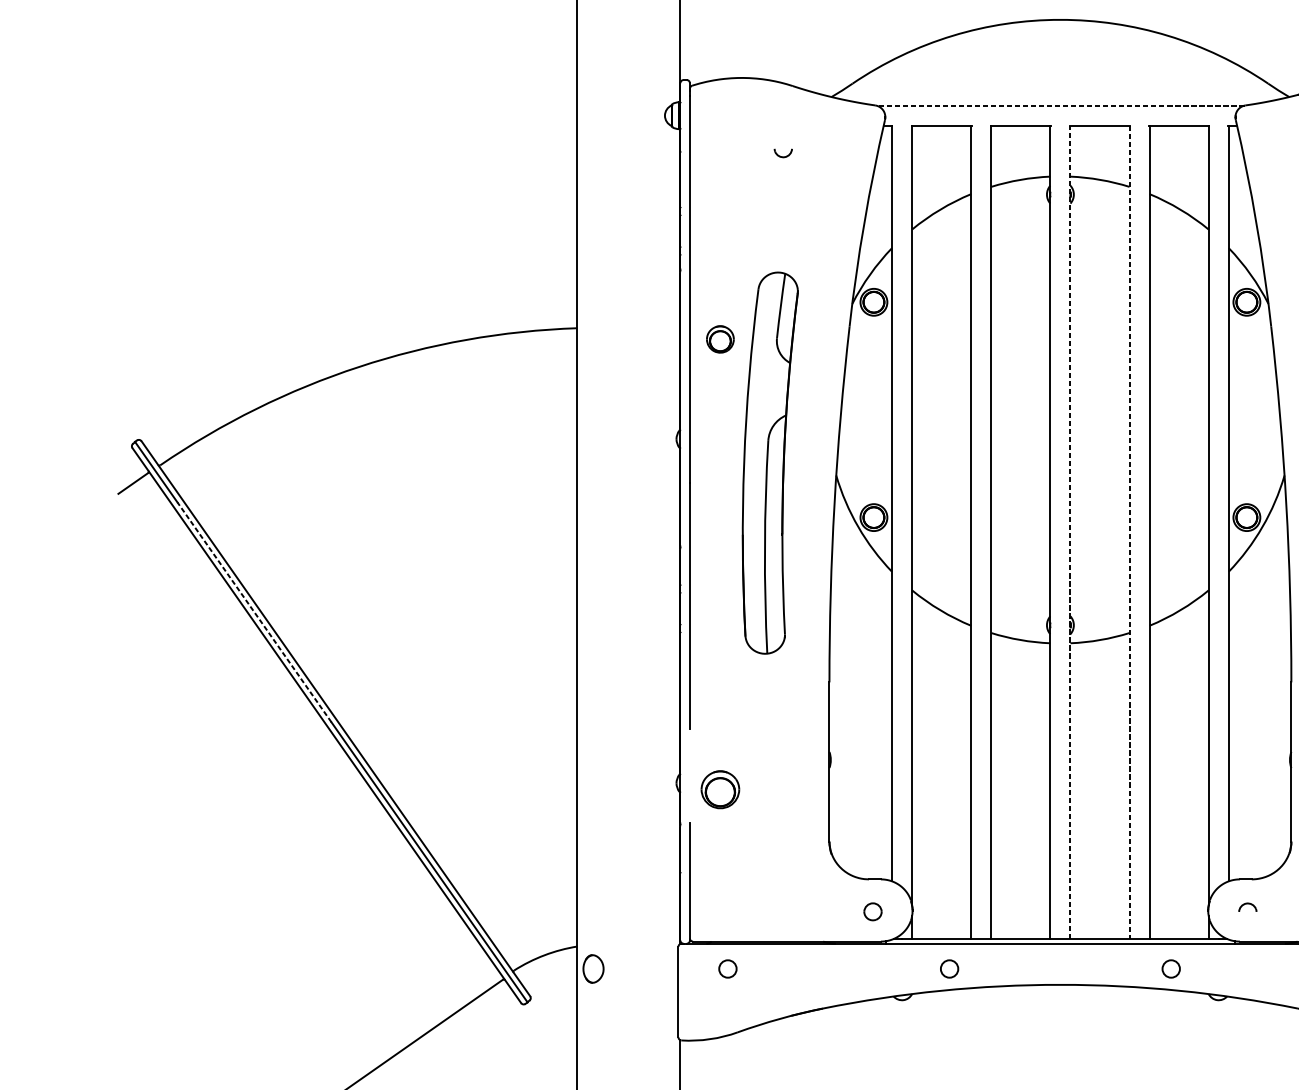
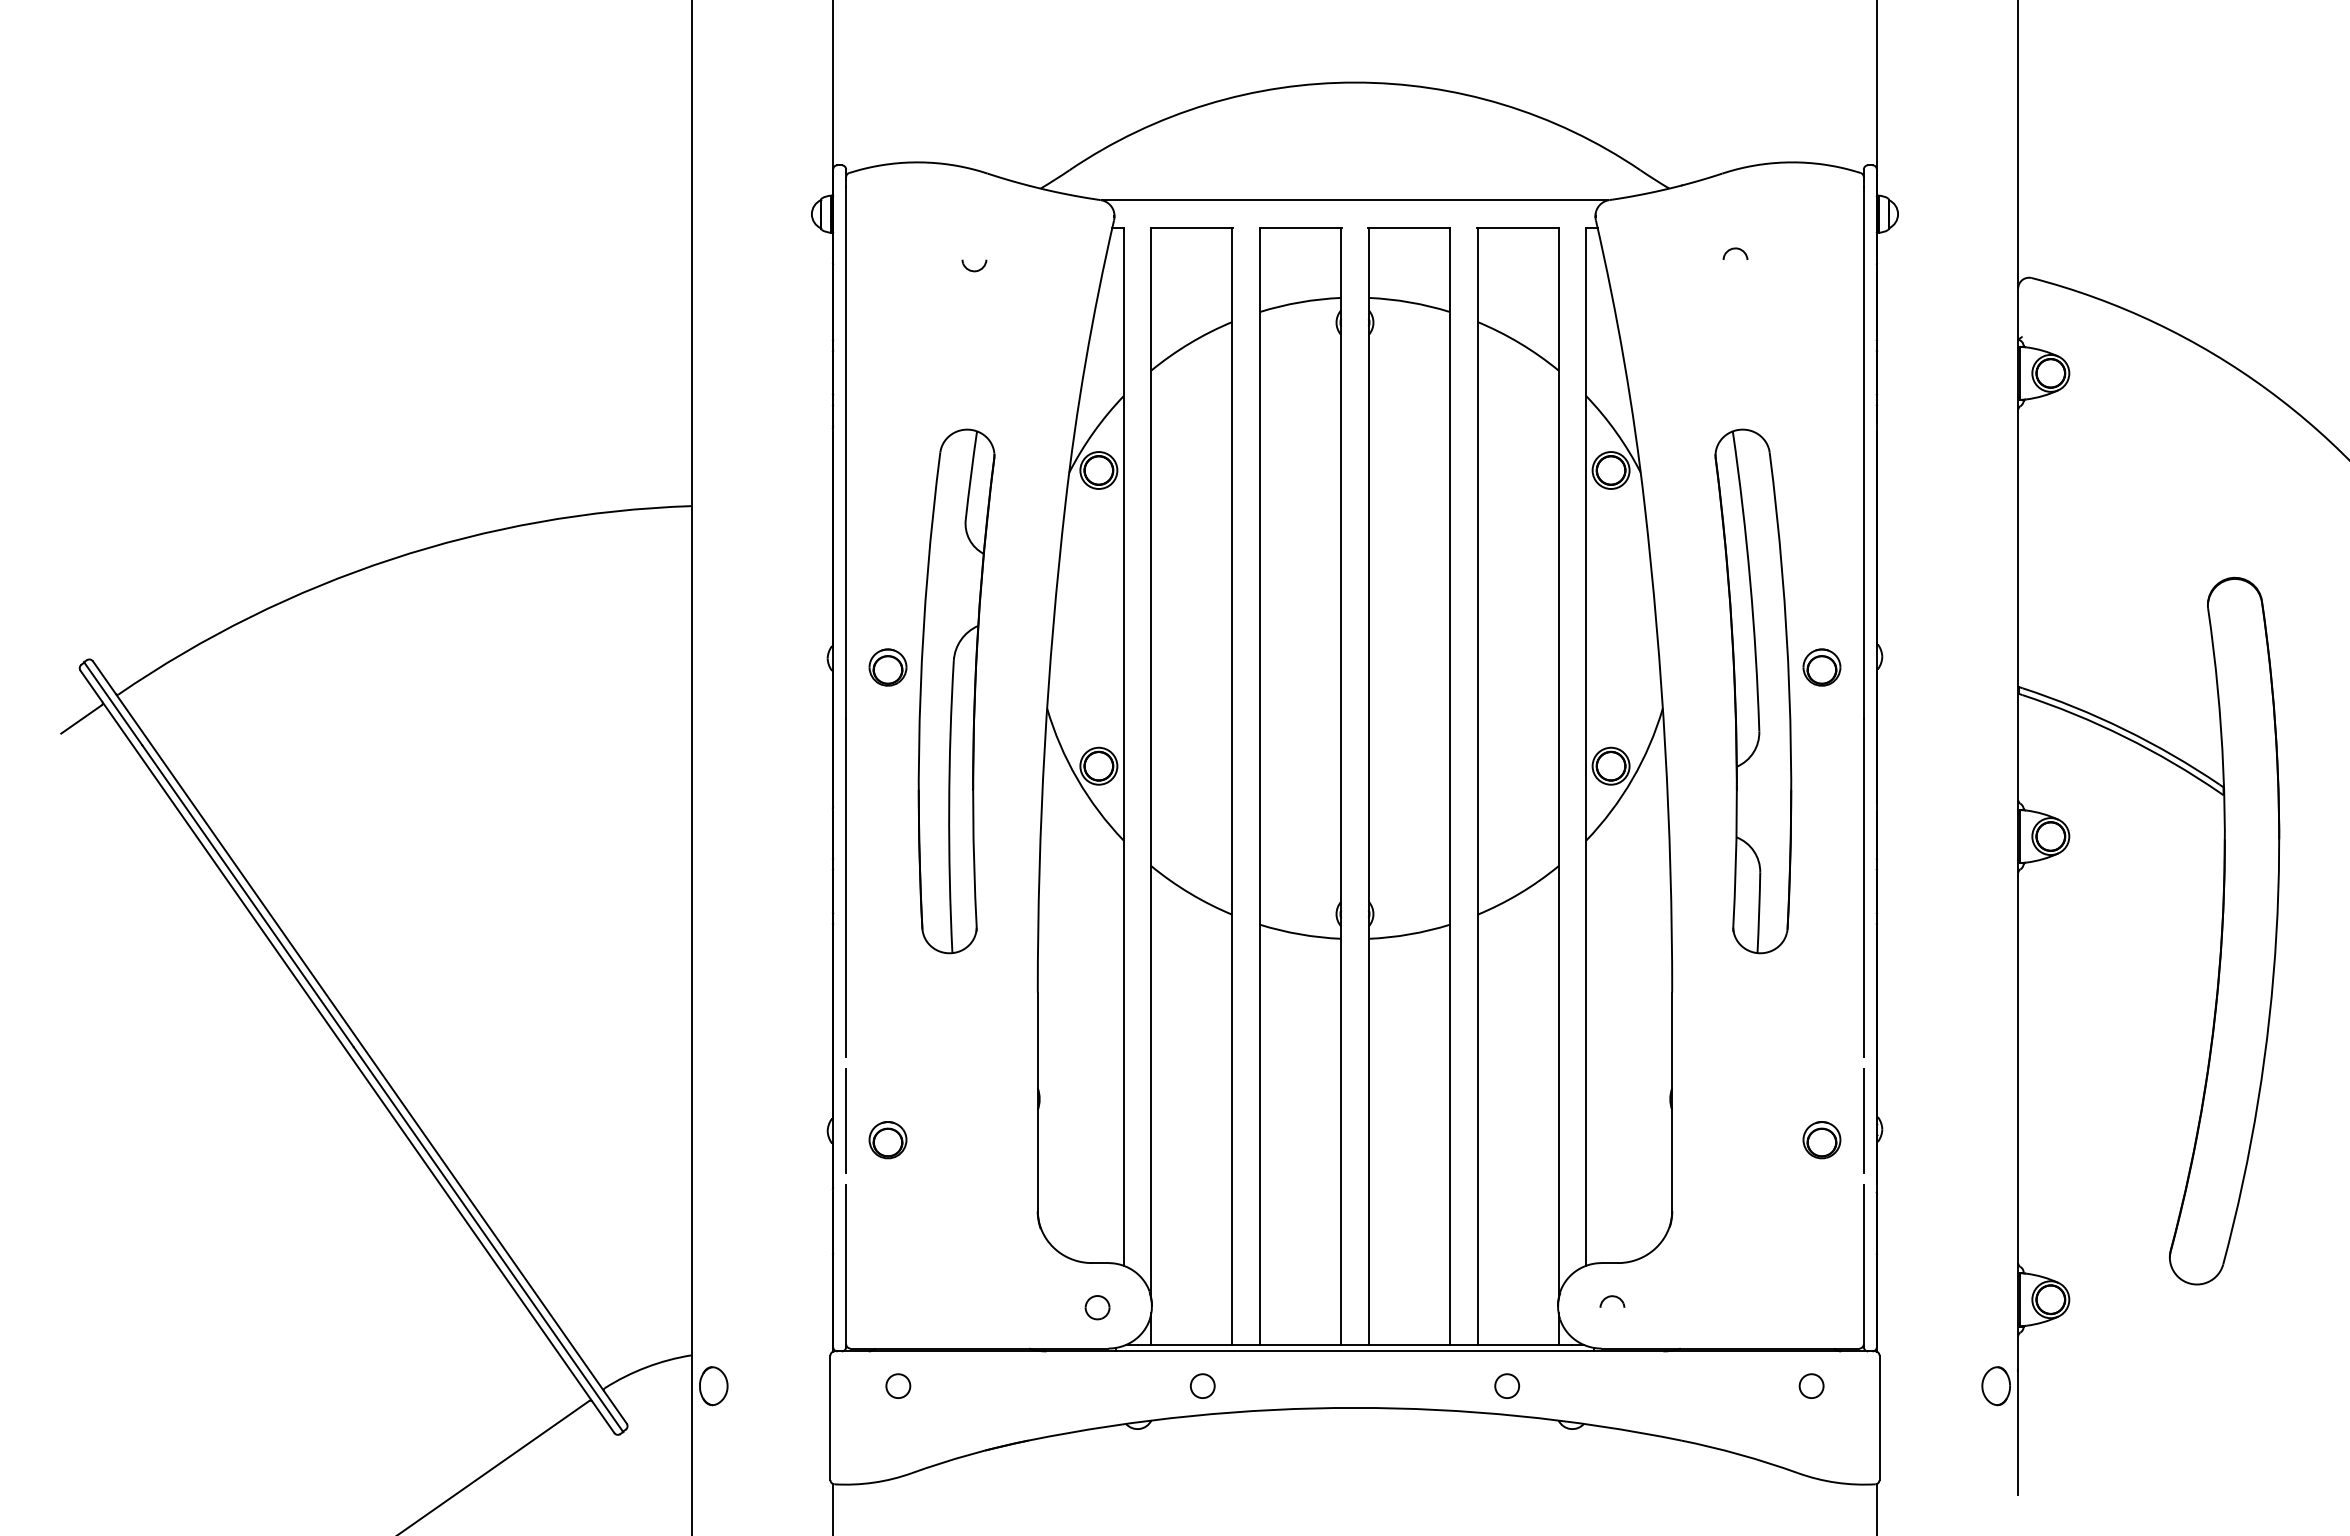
line: (1060, 105) -> (1355, 200), dashed -> solid
part: (720, 339) -> (887, 667), moved
line: (1070, 531) -> (1368, 785), dashed -> solid
line: (1129, 532) -> (1449, 786), dashed -> solid
line: (254, 611) -> (247, 895), dashed -> solid
line: (690, 775) -> (846, 1120), added
part: (720, 790) -> (887, 1140), size x0.71

